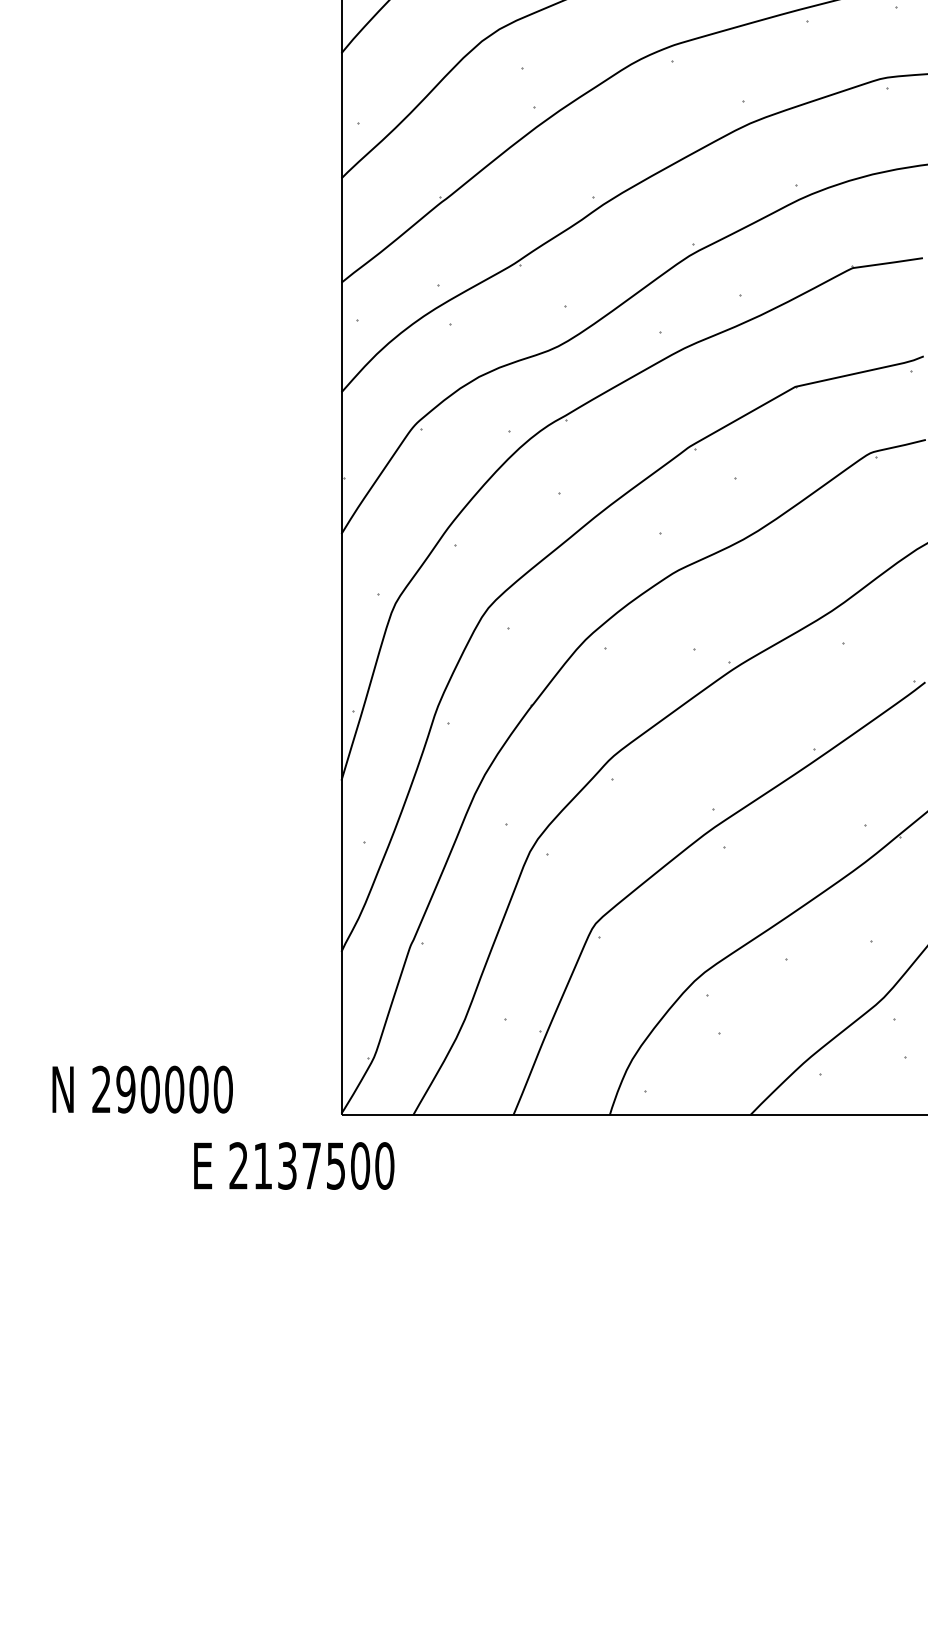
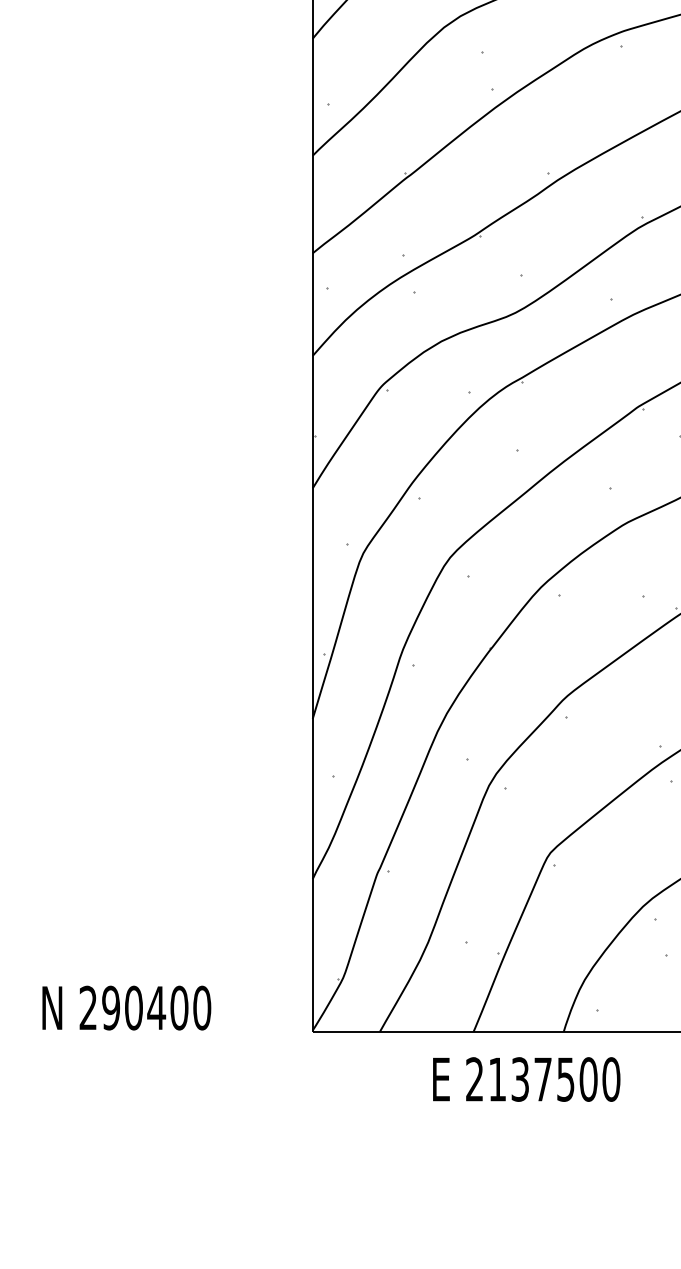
text: (174, 1089) -> (156, 1007), 290000 -> 290400
text: (294, 1165) -> (526, 1079), moved

